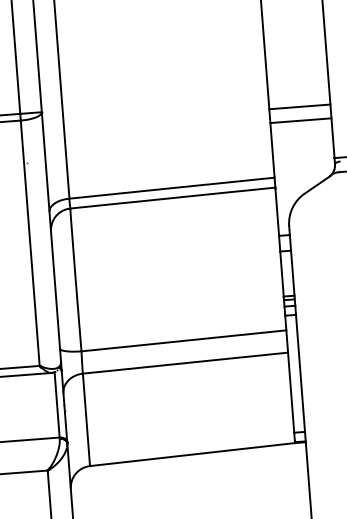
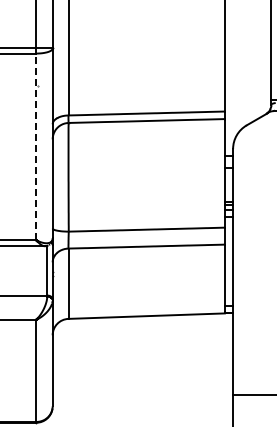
line: (299, 107) -> (247, 59), removed
line: (300, 120) -> (247, 69), removed
line: (30, 242) -> (36, 146), solid -> dashed

